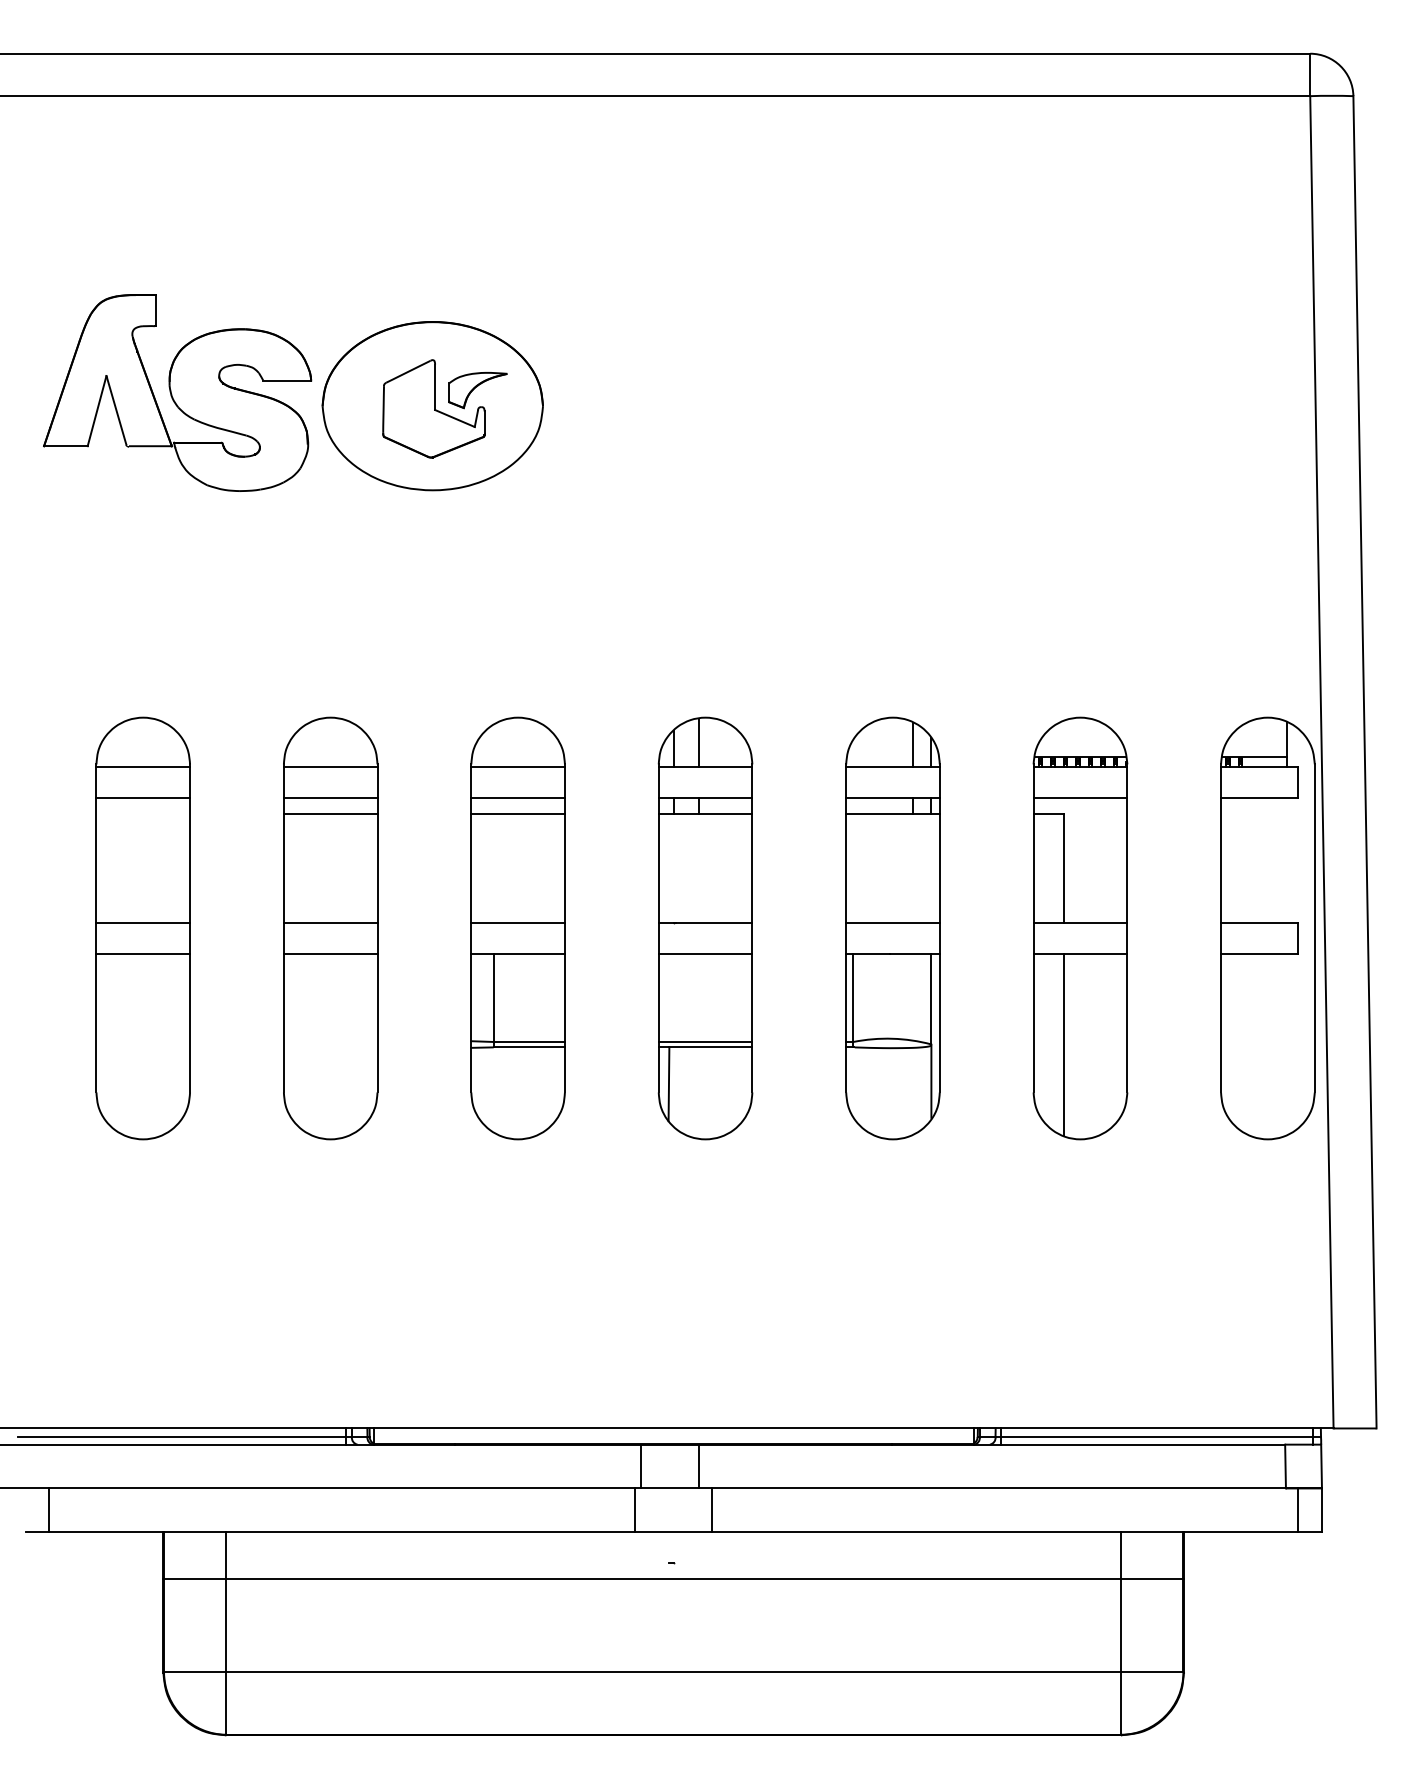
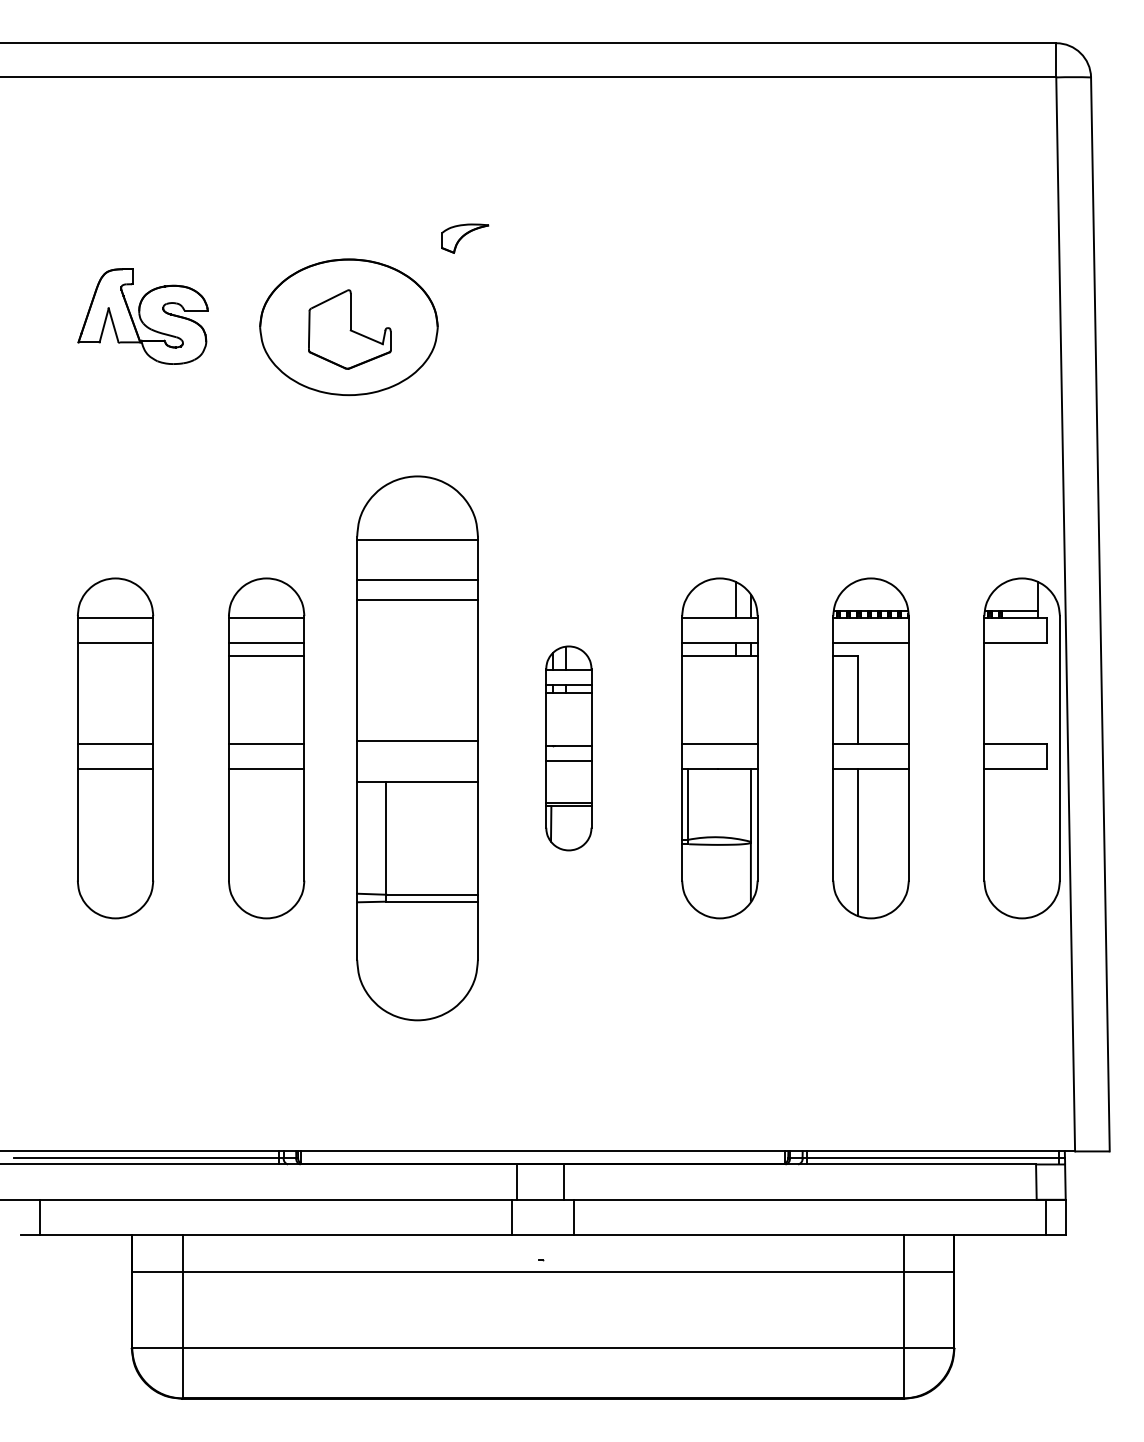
part: (478, 390) -> (465, 238), moved
part: (176, 392) -> (142, 316), size x0.6
part: (517, 928) -> (417, 748), size x1.6
part: (705, 928) -> (568, 748), size x0.6

